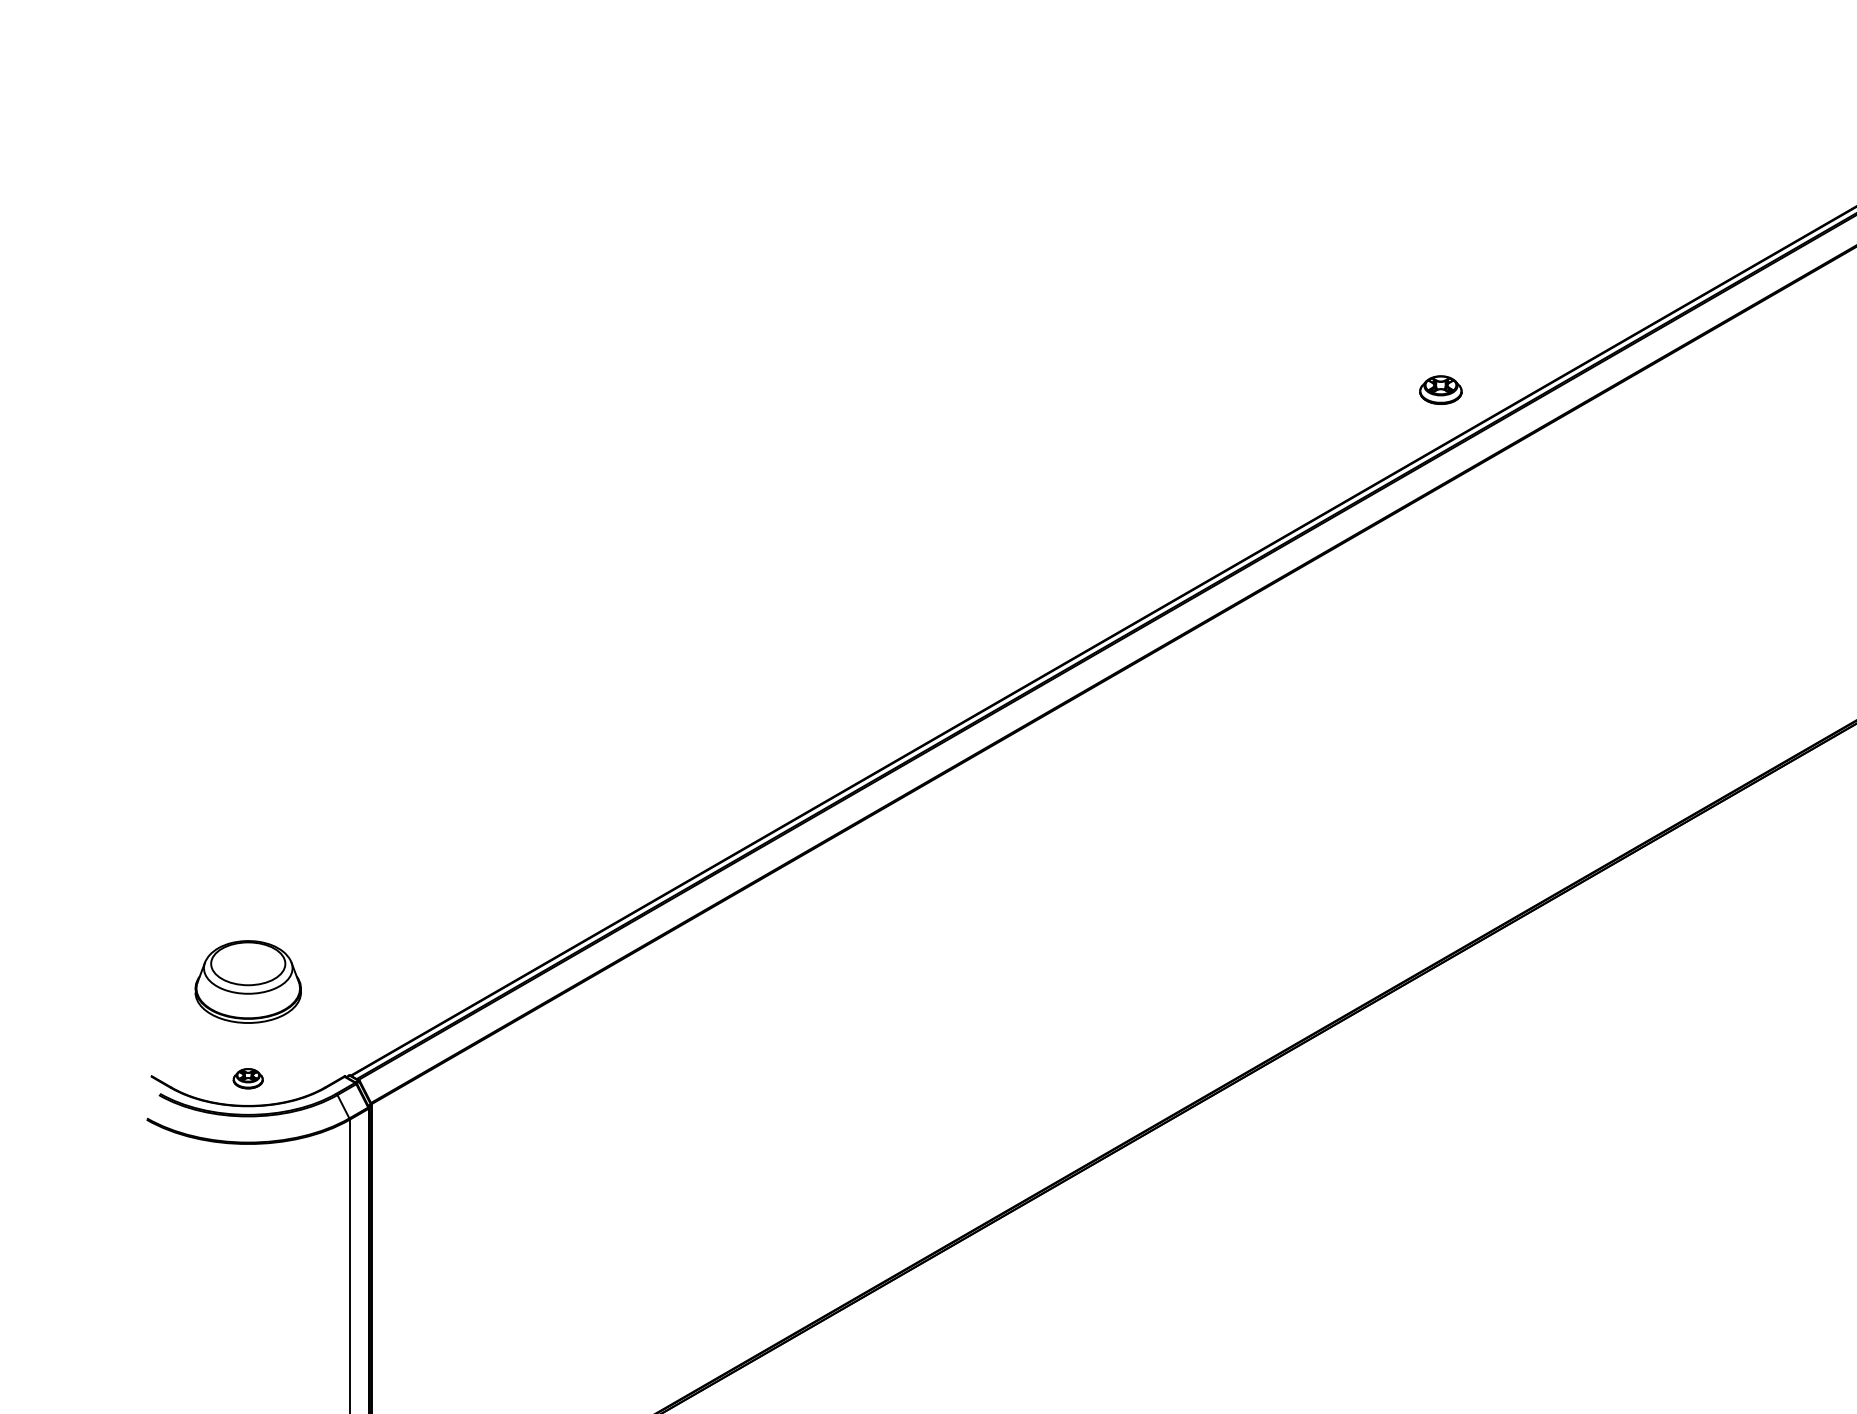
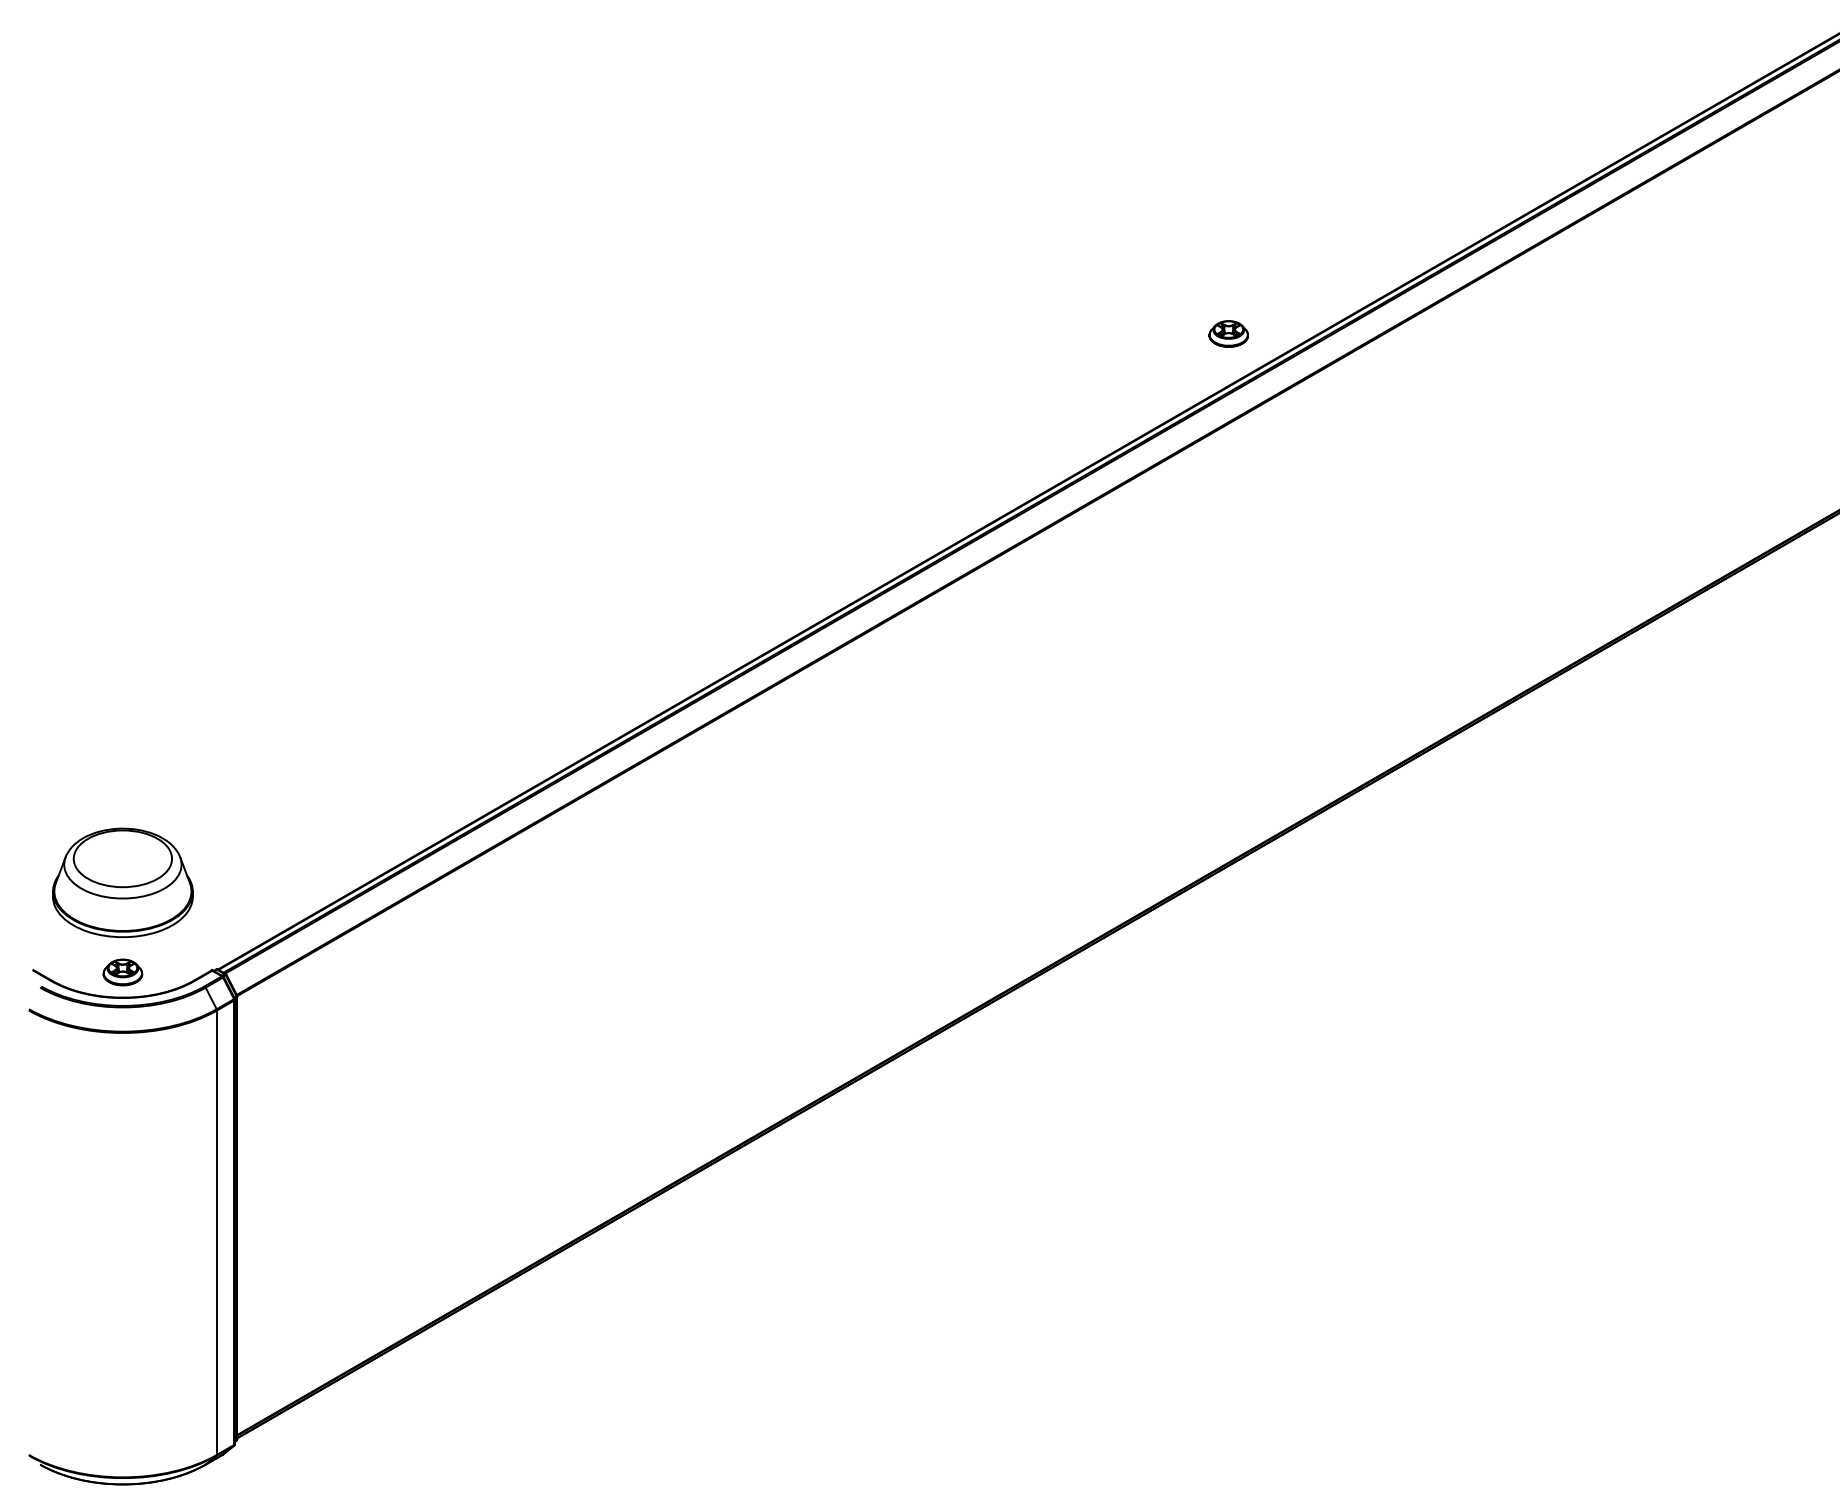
part: (247, 981) -> (122, 882), size x1.43
part: (247, 1078) -> (122, 972), size x1.43

